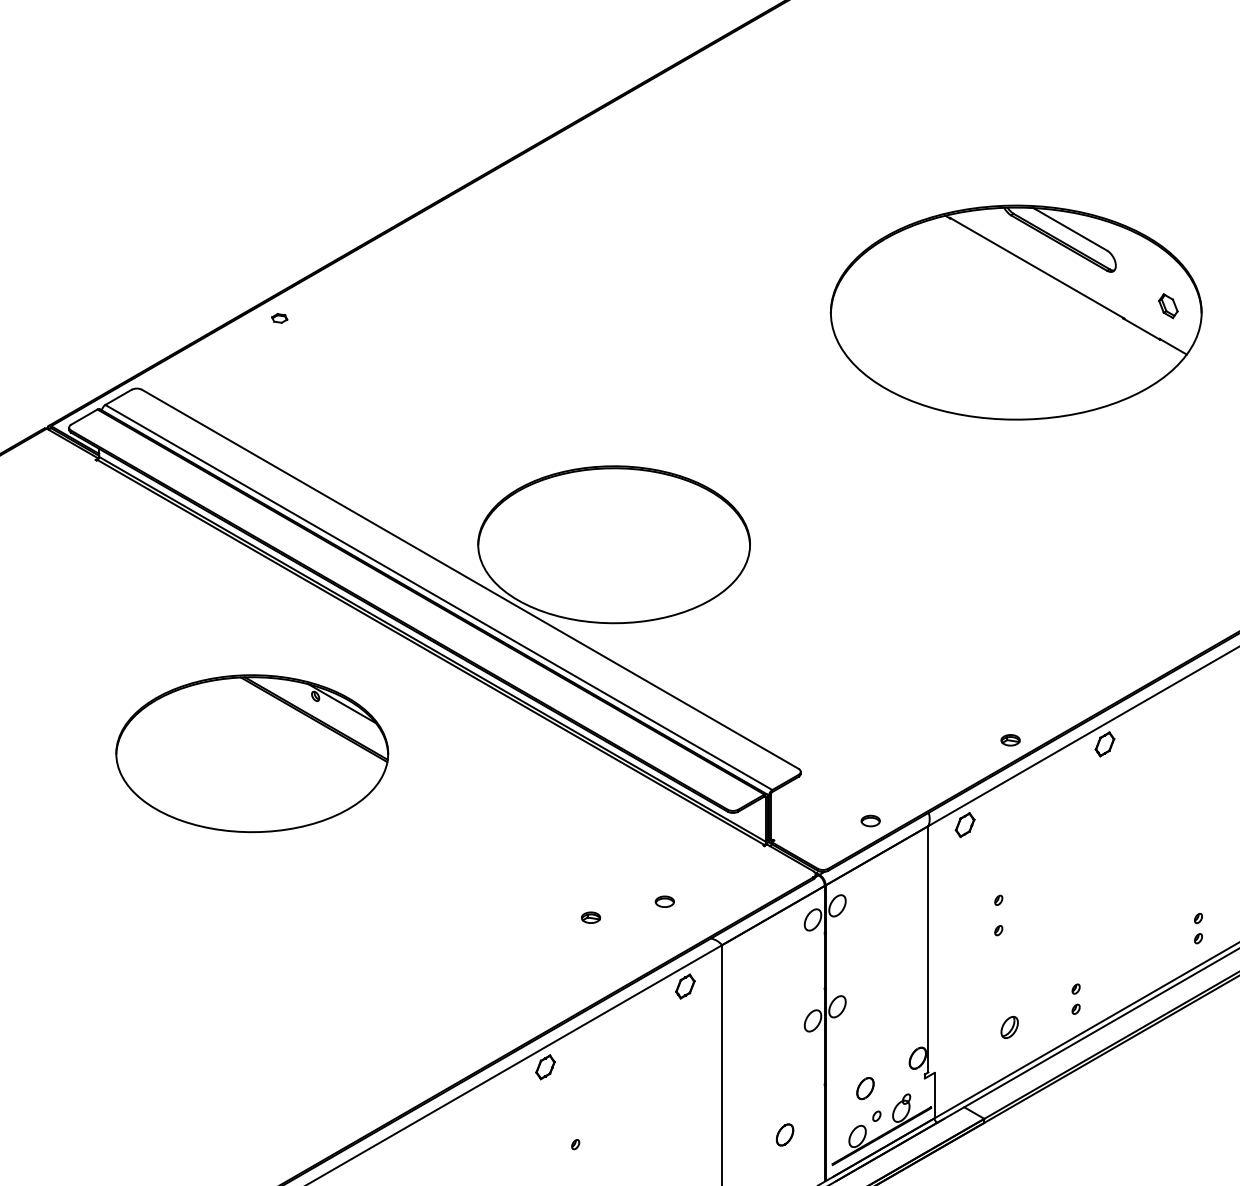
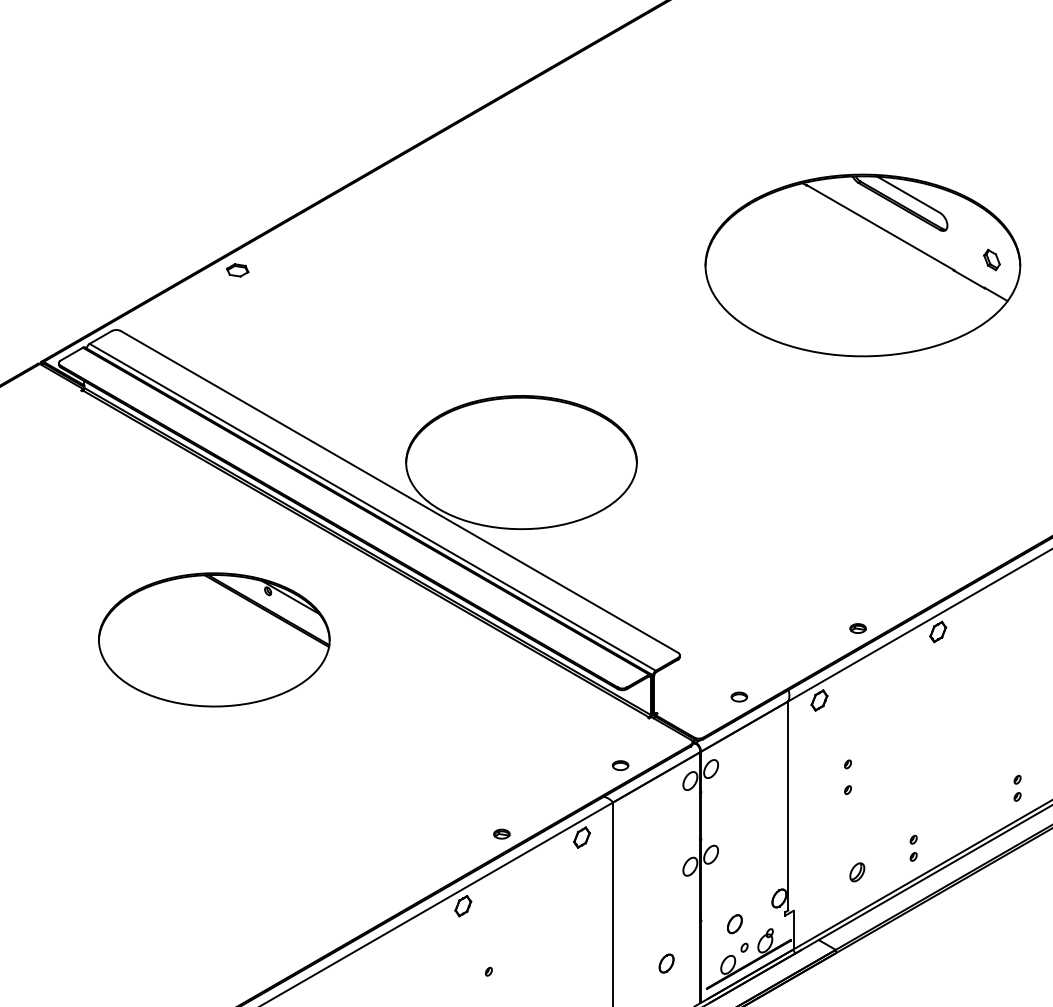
part: (279, 318) -> (237, 270), size x1.67
part: (664, 901) -> (620, 765), moved
part: (590, 916) -> (501, 833), moved

